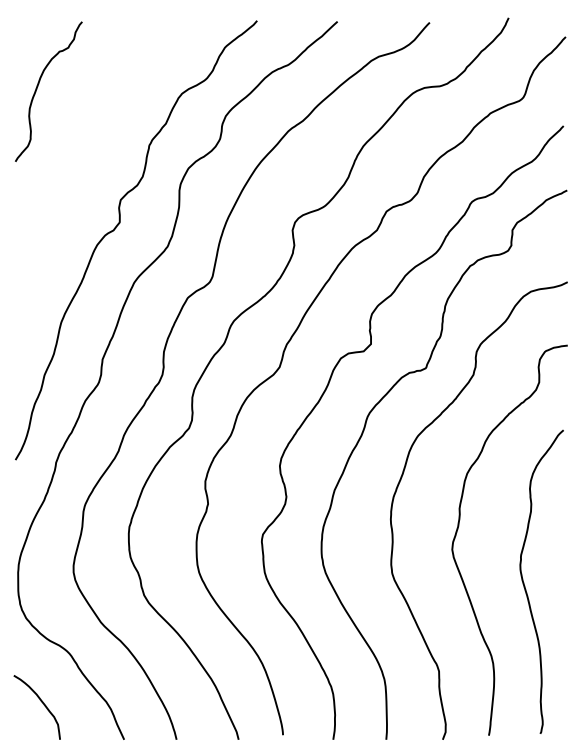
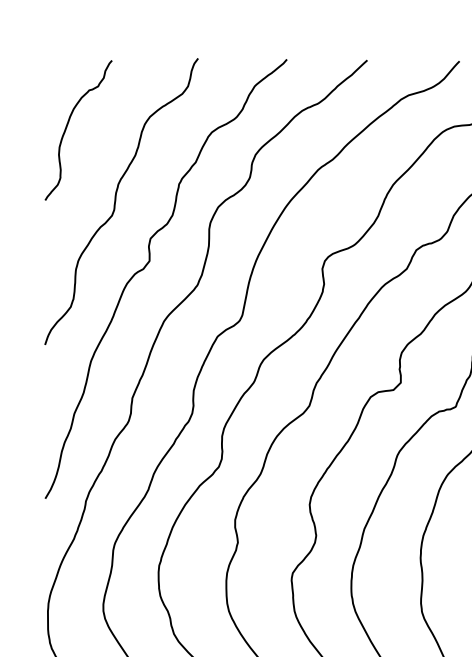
curve: (86, 162) -> (116, 201), added

